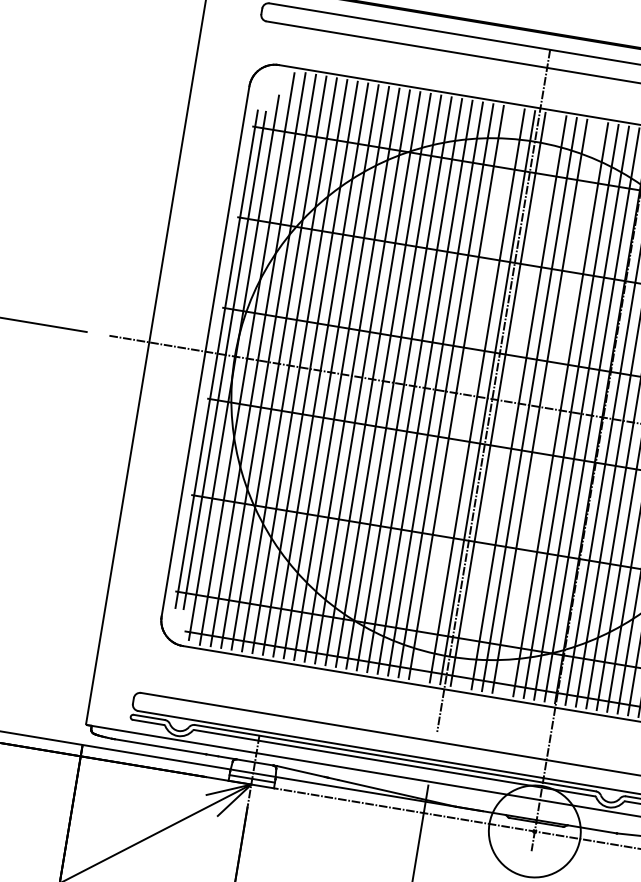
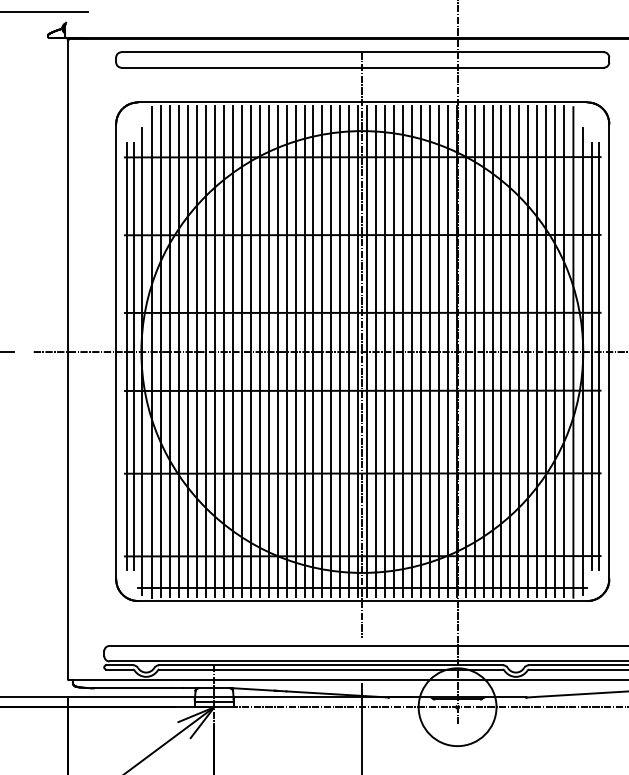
line: (466, 394) -> (340, 351), added
line: (508, 401) -> (376, 351), added
line: (549, 408) -> (411, 351), added

